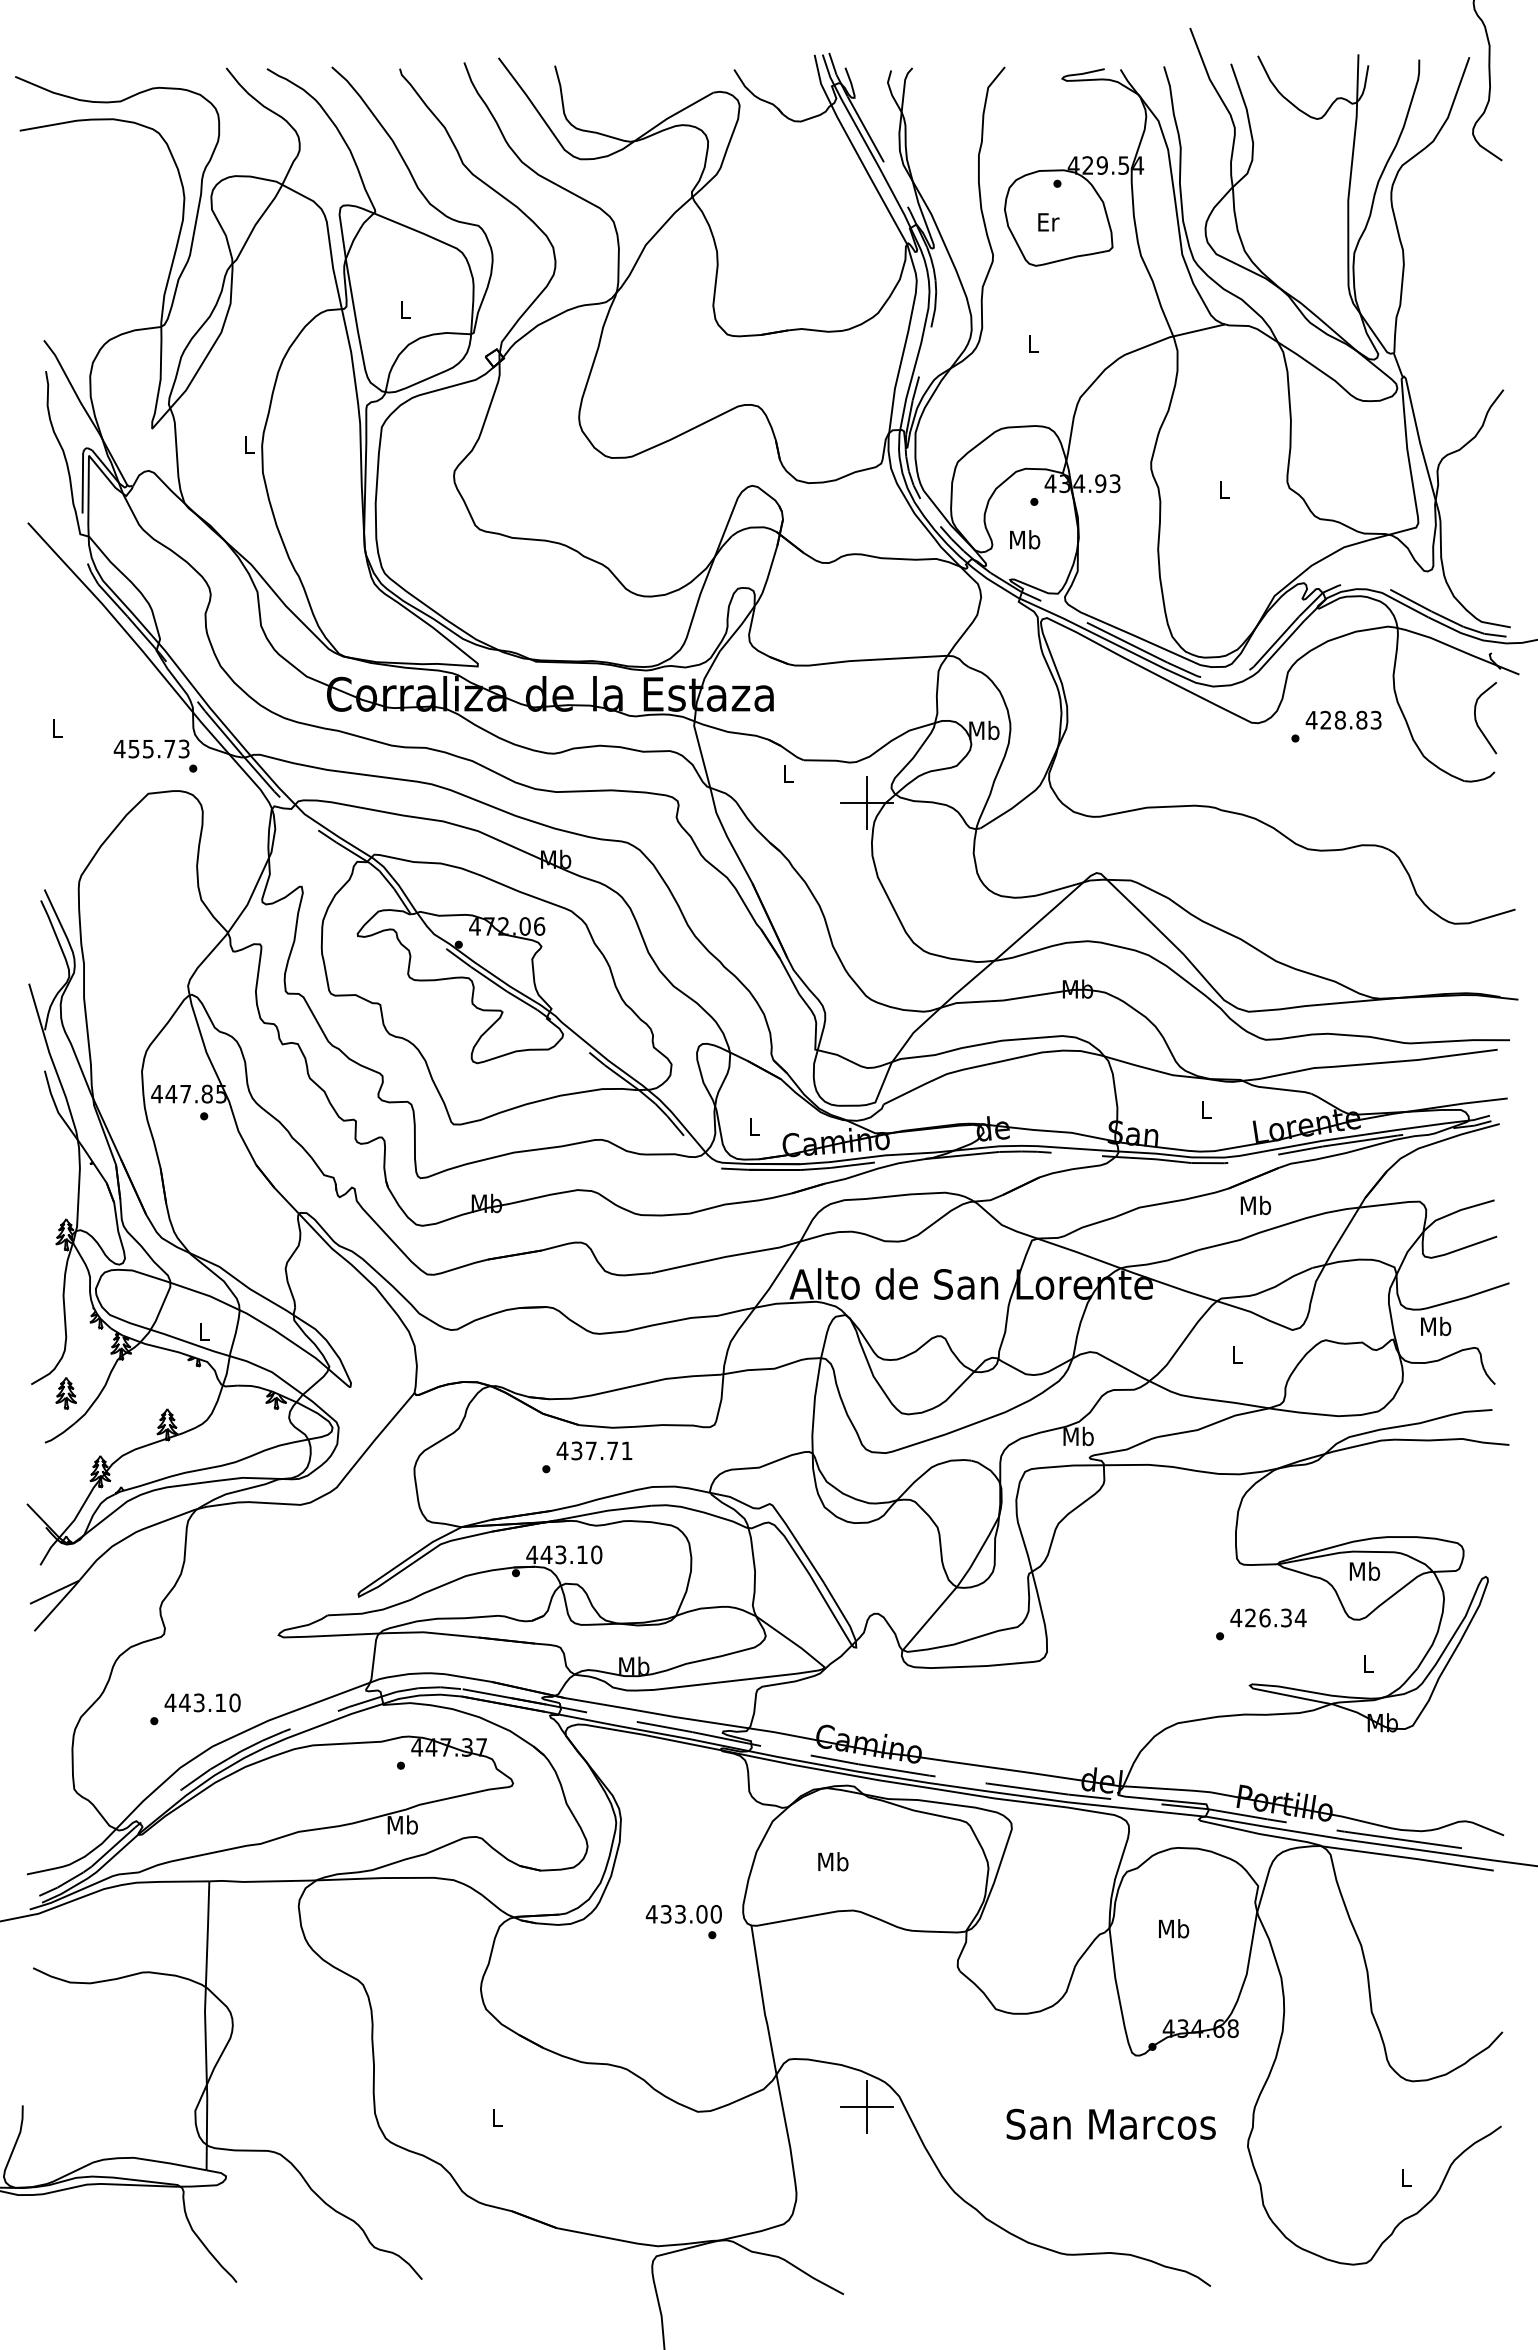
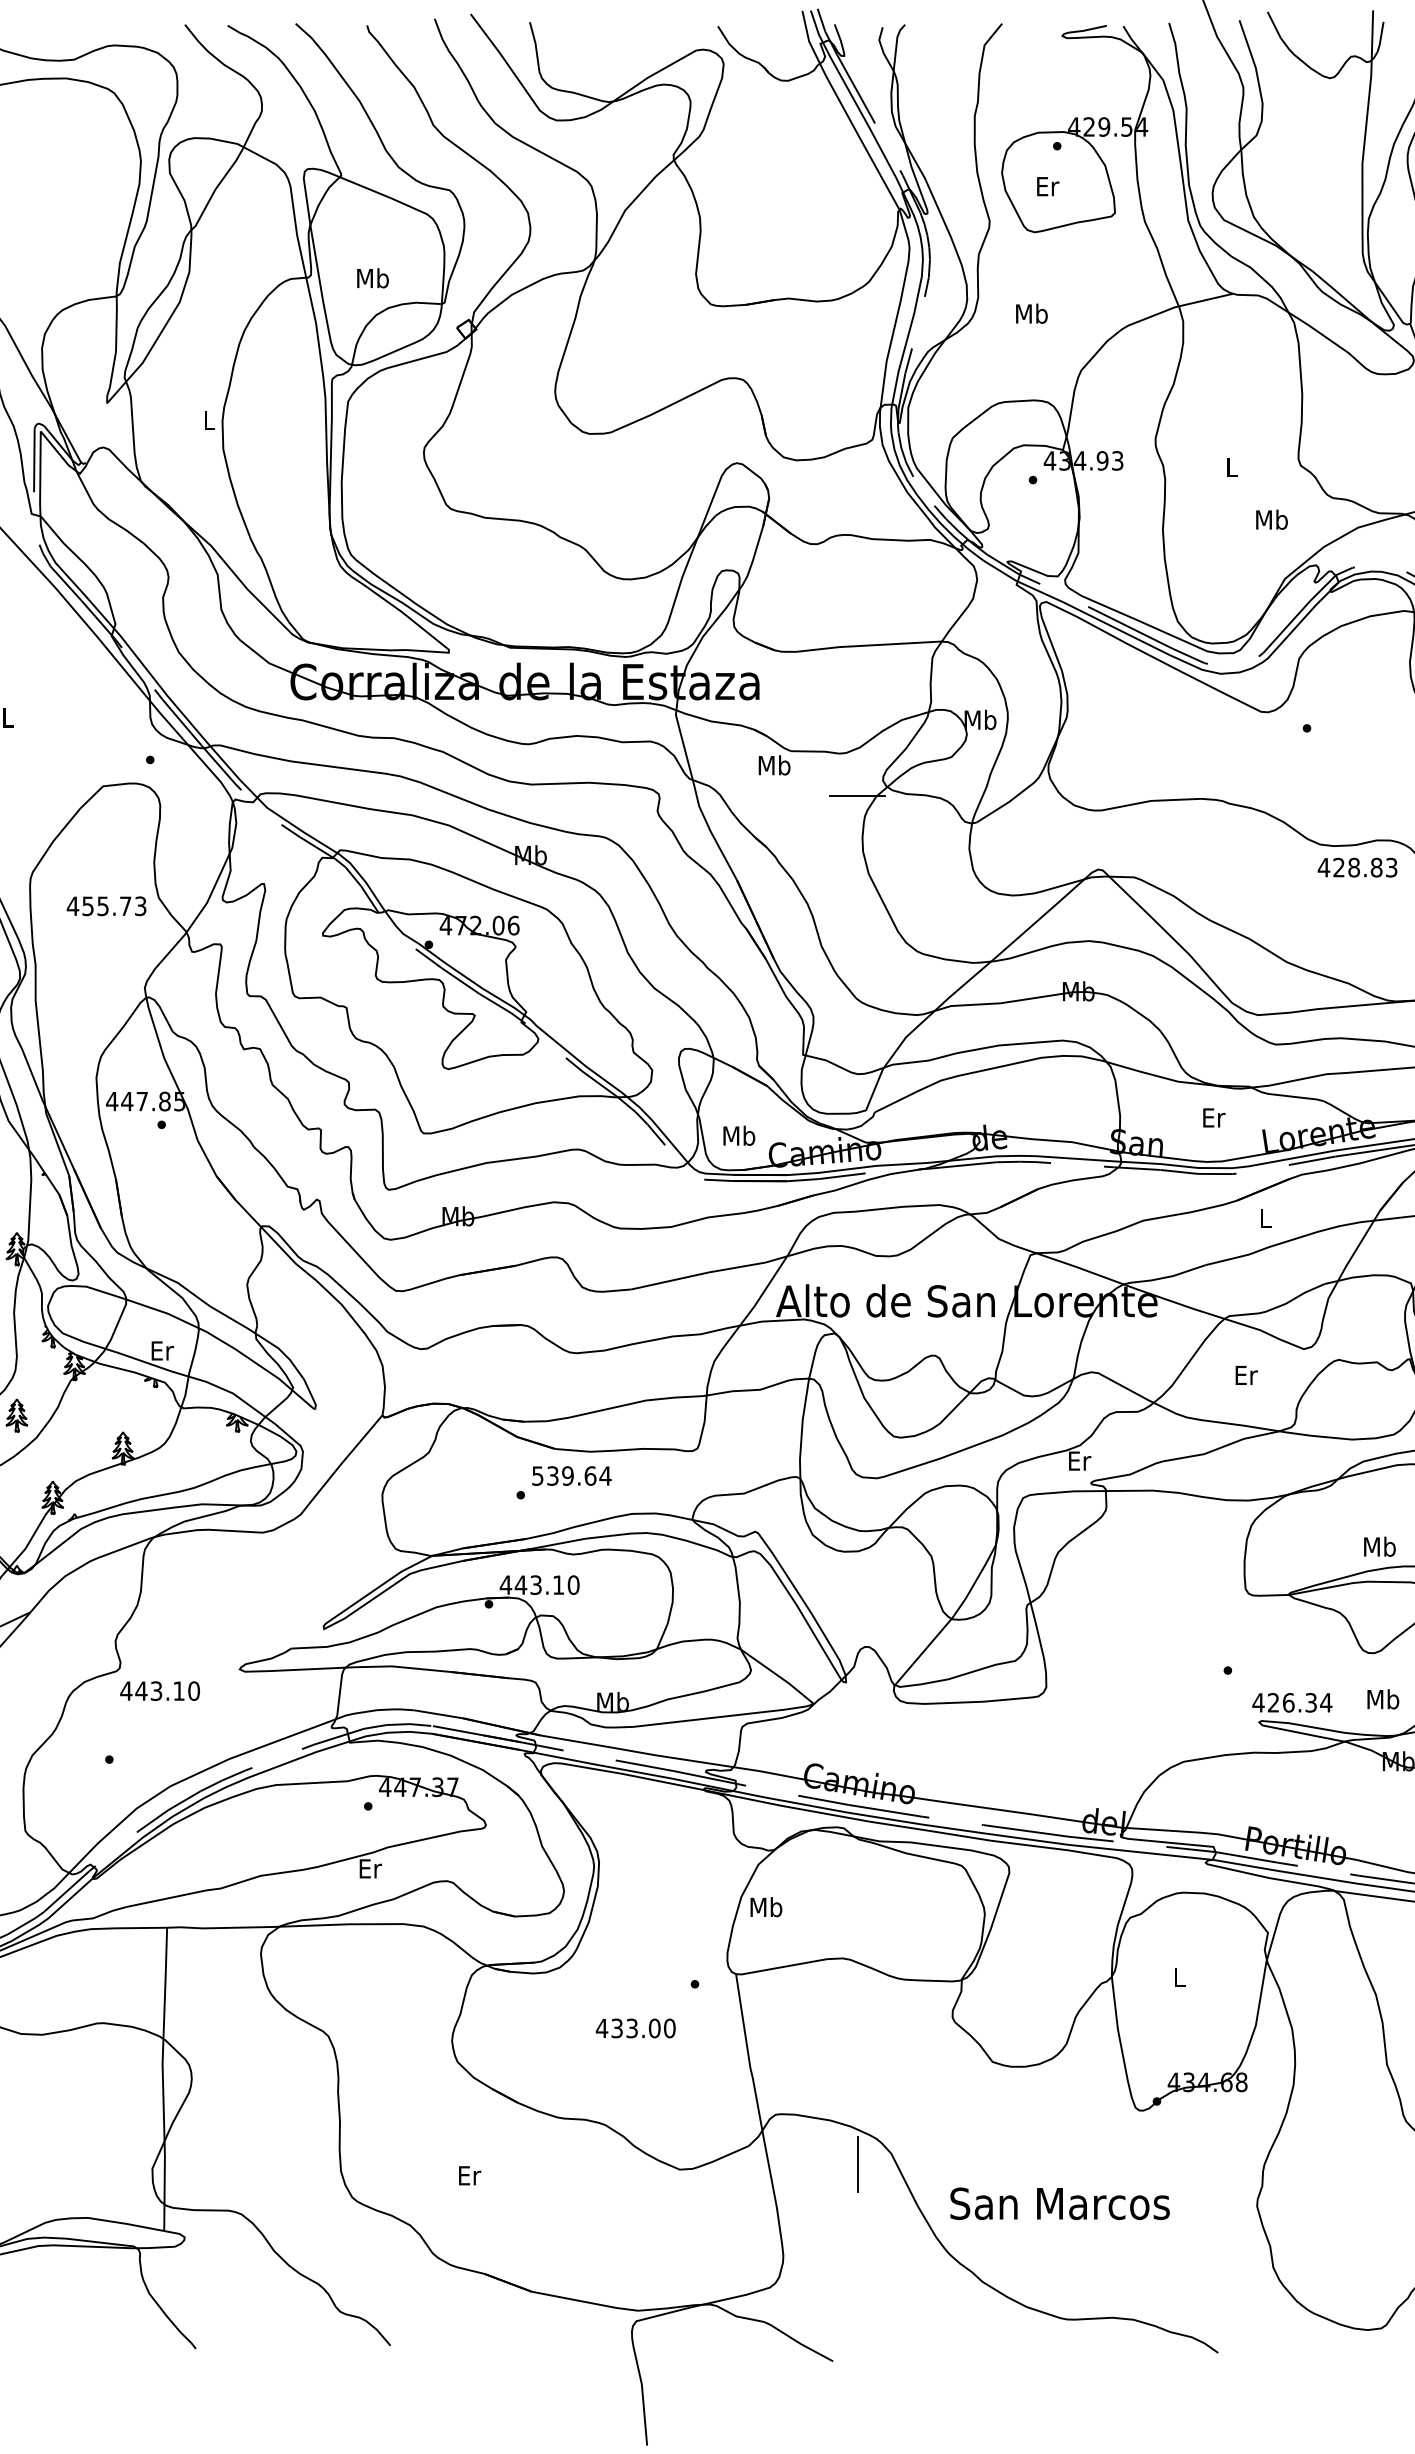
text: (405, 309) -> (372, 278), L -> Mb
text: (1033, 343) -> (1032, 313), L -> Mb
text: (1025, 539) -> (1272, 519), moved
text: (1343, 719) -> (1357, 866), moved
text: (151, 748) -> (106, 905), moved
text: (788, 773) -> (774, 765), L -> Mb
line: (867, 802) -> (857, 795), removed
text: (1206, 1109) -> (1213, 1117), L -> Er
text: (754, 1126) -> (739, 1135), L -> Mb
text: (1255, 1205) -> (1265, 1218), Mb -> L
text: (204, 1331) -> (162, 1350), L -> Er
text: (1237, 1355) -> (1246, 1375), L -> Er
text: (1078, 1436) -> (1079, 1460), Mb -> Er
text: (594, 1450) -> (571, 1475), 437.71 -> 539.64
text: (1364, 1570) -> (1379, 1545), moved
text: (1268, 1617) -> (1292, 1702), moved
text: (1368, 1663) -> (1383, 1699), L -> Mb
text: (202, 1702) -> (159, 1690), moved
text: (402, 1824) -> (369, 1868), Mb -> Er
text: (833, 1861) -> (766, 1906), moved
text: (683, 1914) -> (635, 2028), moved
text: (1174, 1928) -> (1180, 1977), Mb -> L
line: (867, 2106) -> (857, 2164), removed
text: (497, 2117) -> (469, 2175), L -> Er
text: (1110, 2123) -> (1059, 2202), moved

